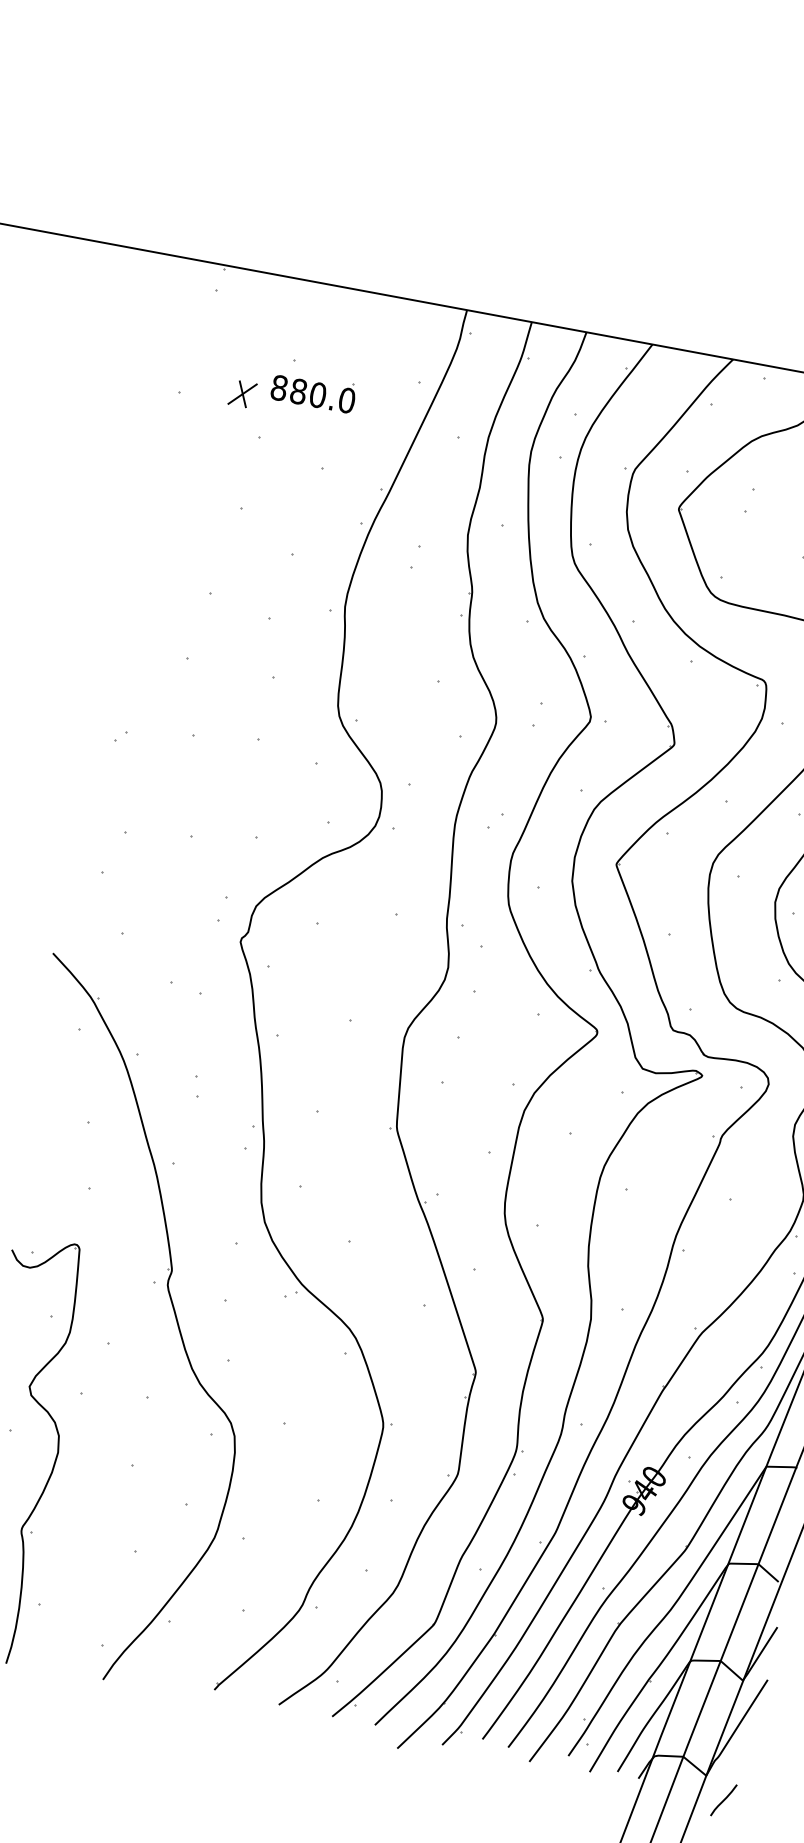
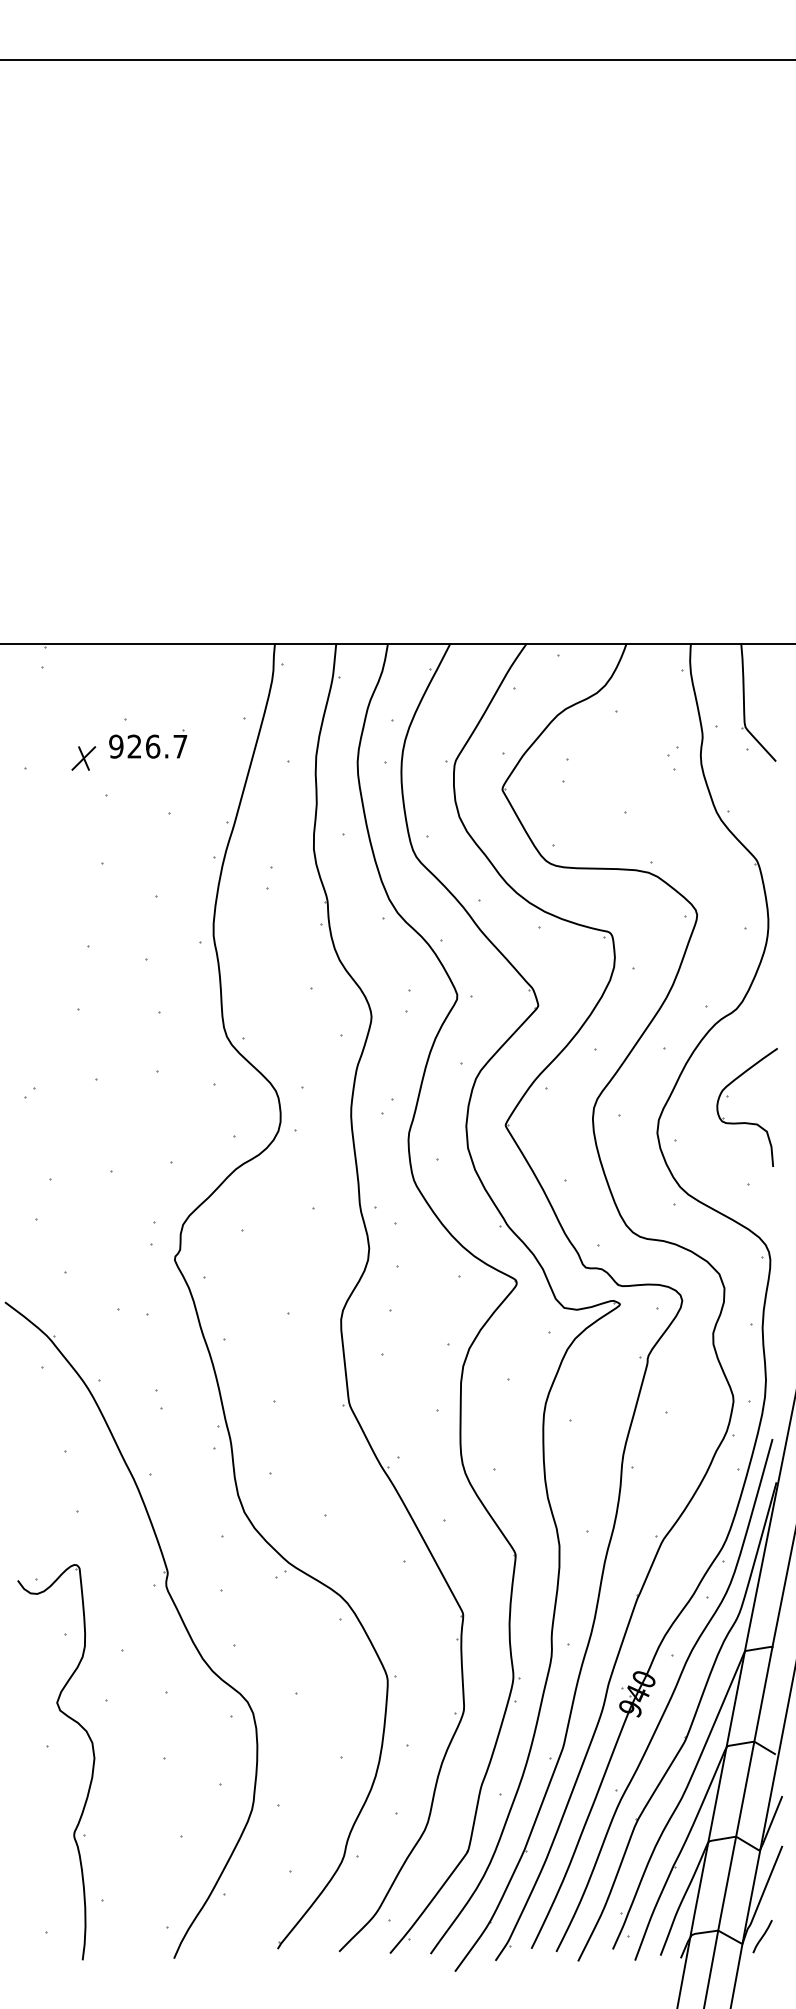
text: (313, 394) -> (148, 746), 880.0 -> 926.7
curve: (723, 1800) -> (762, 1936), moved

